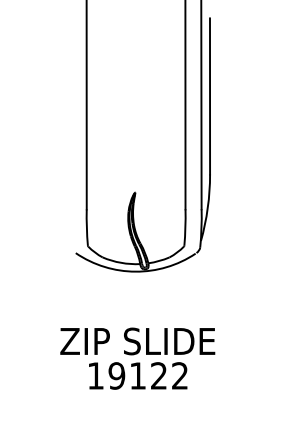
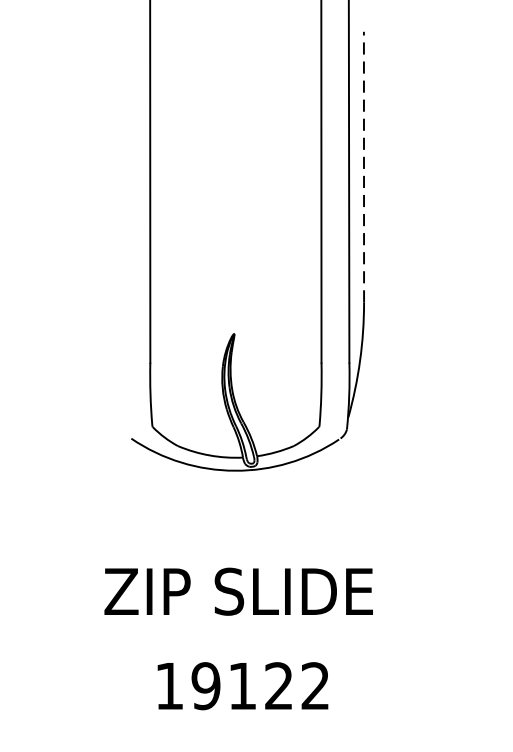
line: (210, 95) -> (364, 165), solid -> dashed
text: (138, 375) -> (243, 685), moved

